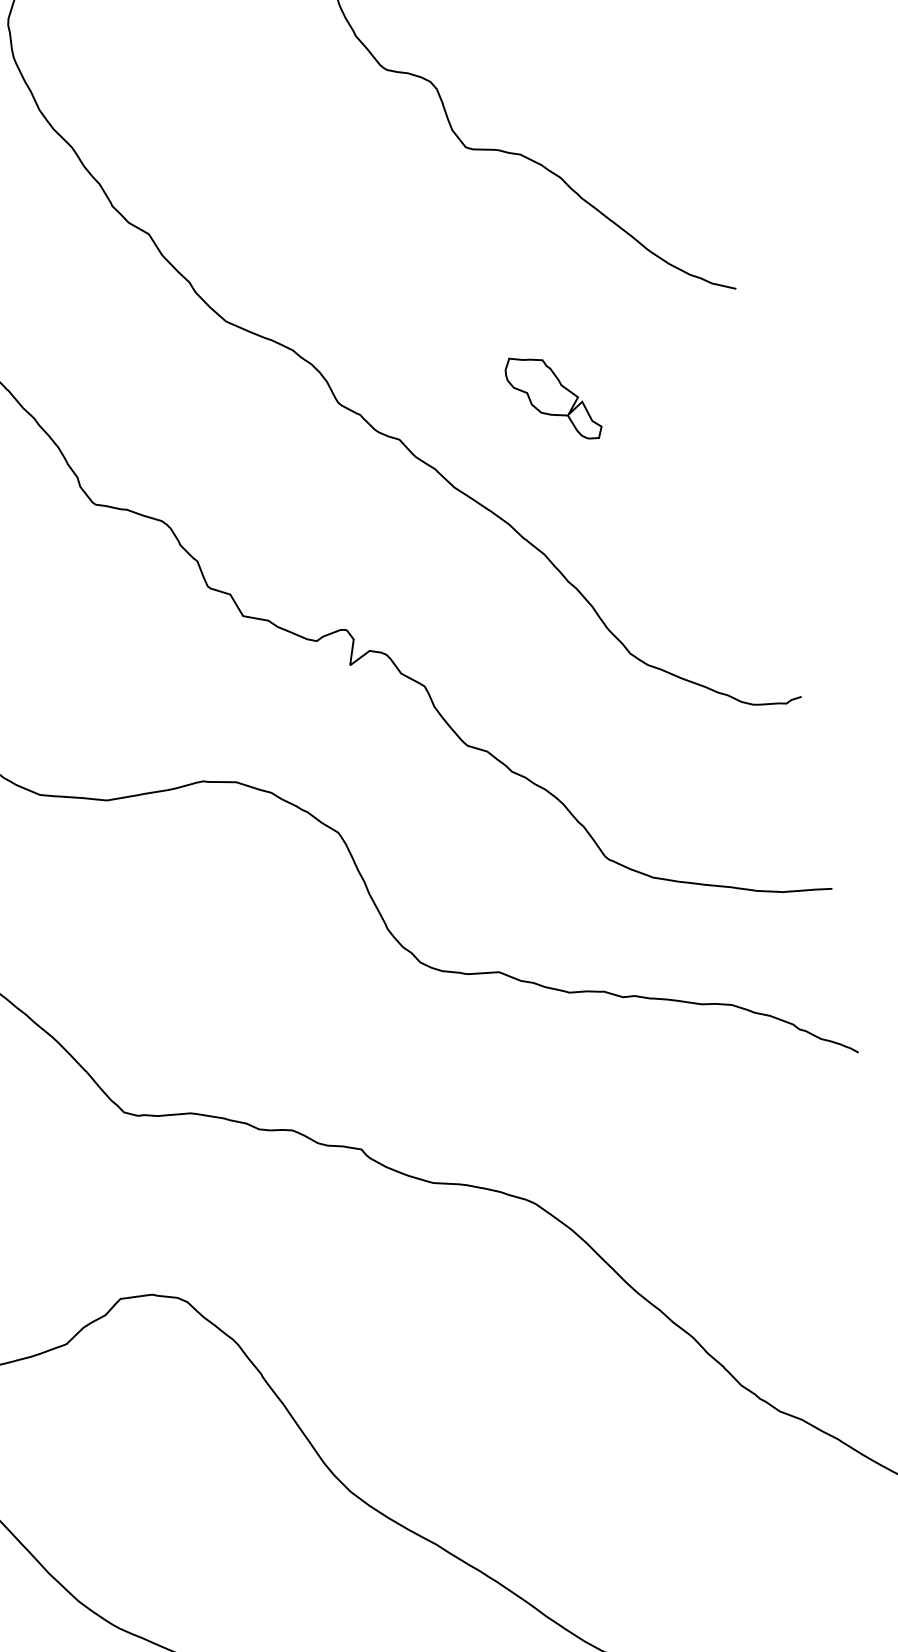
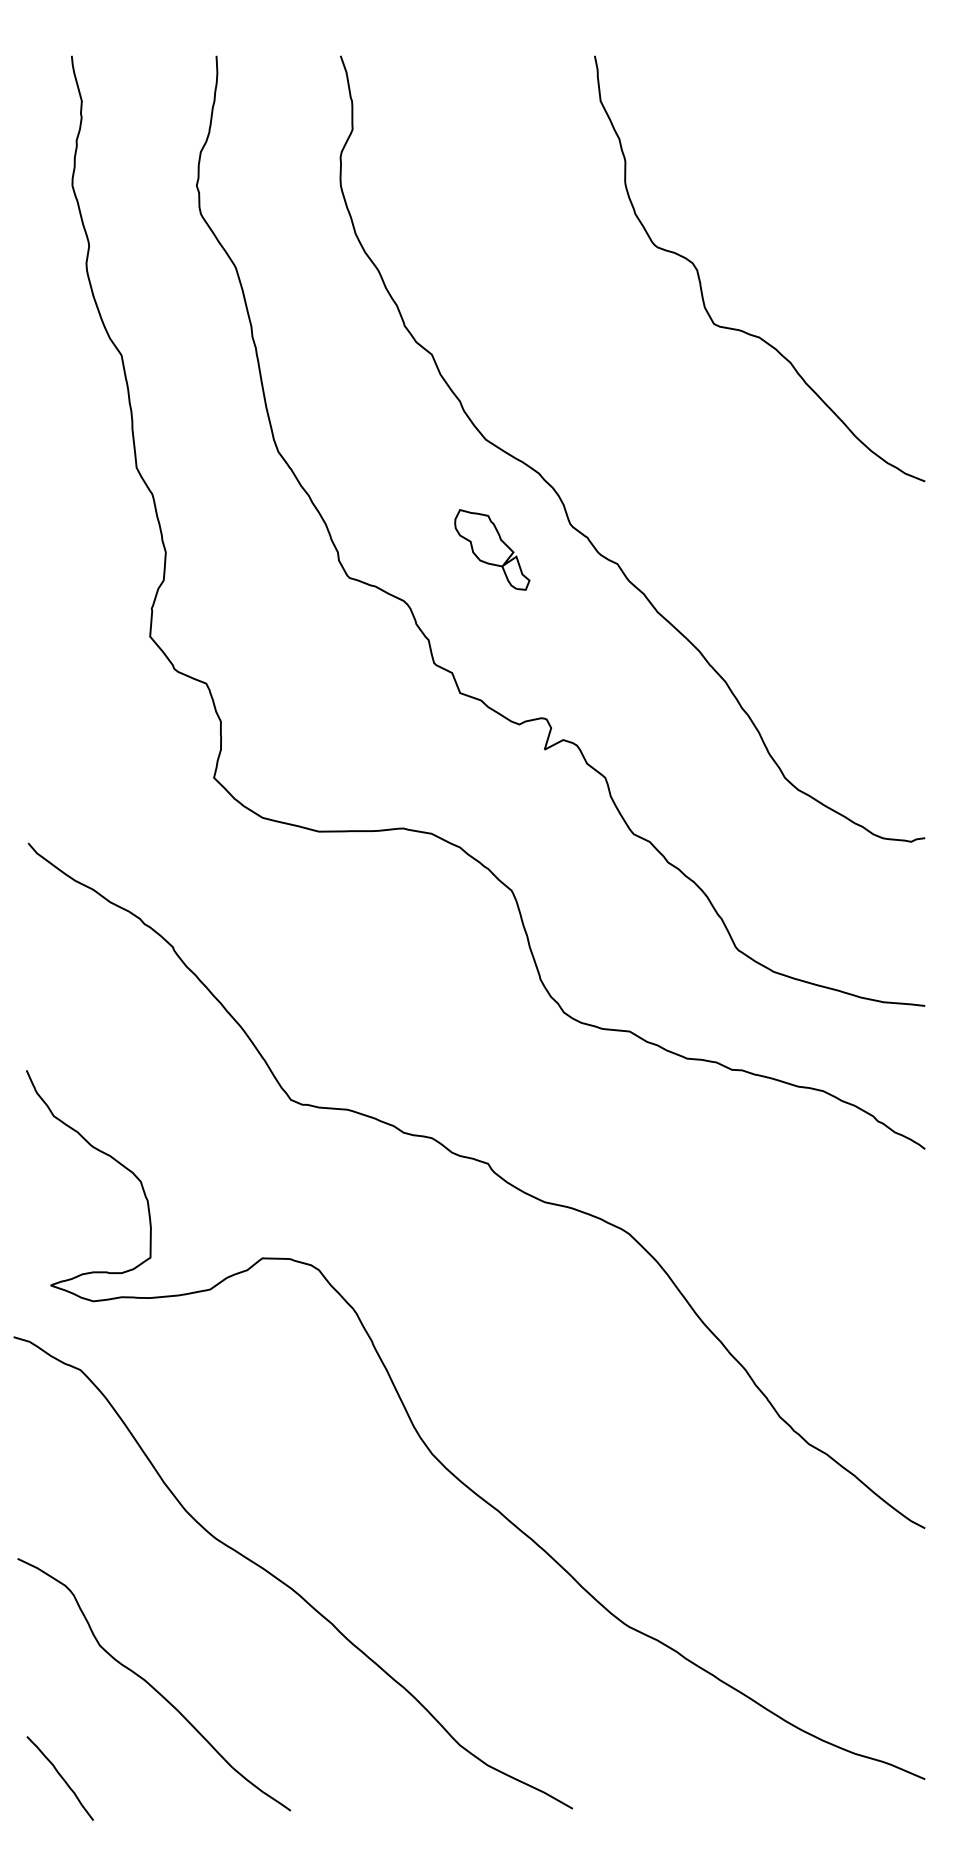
part: (553, 397) -> (492, 549), moved

